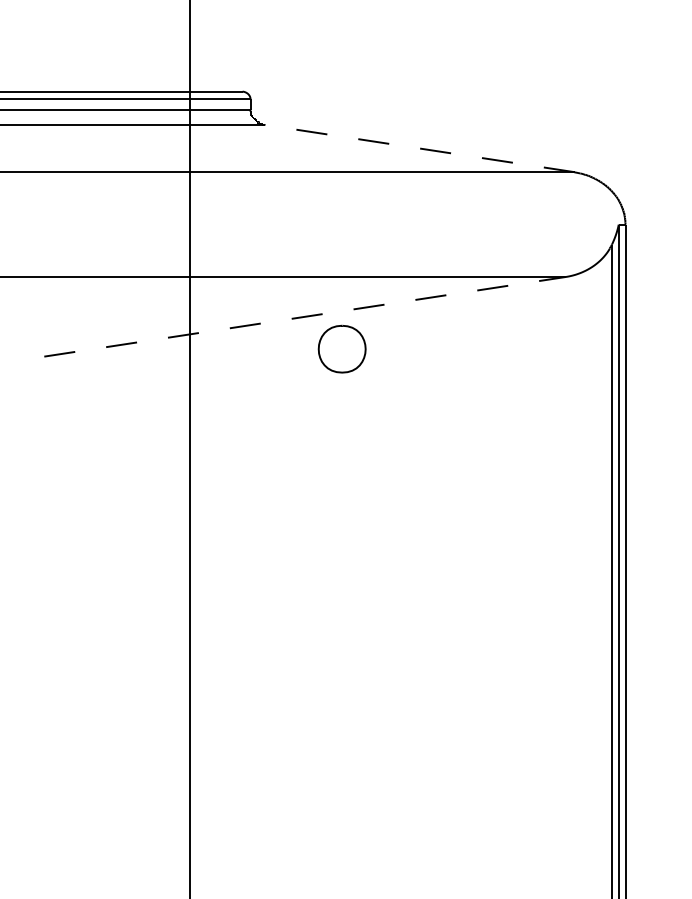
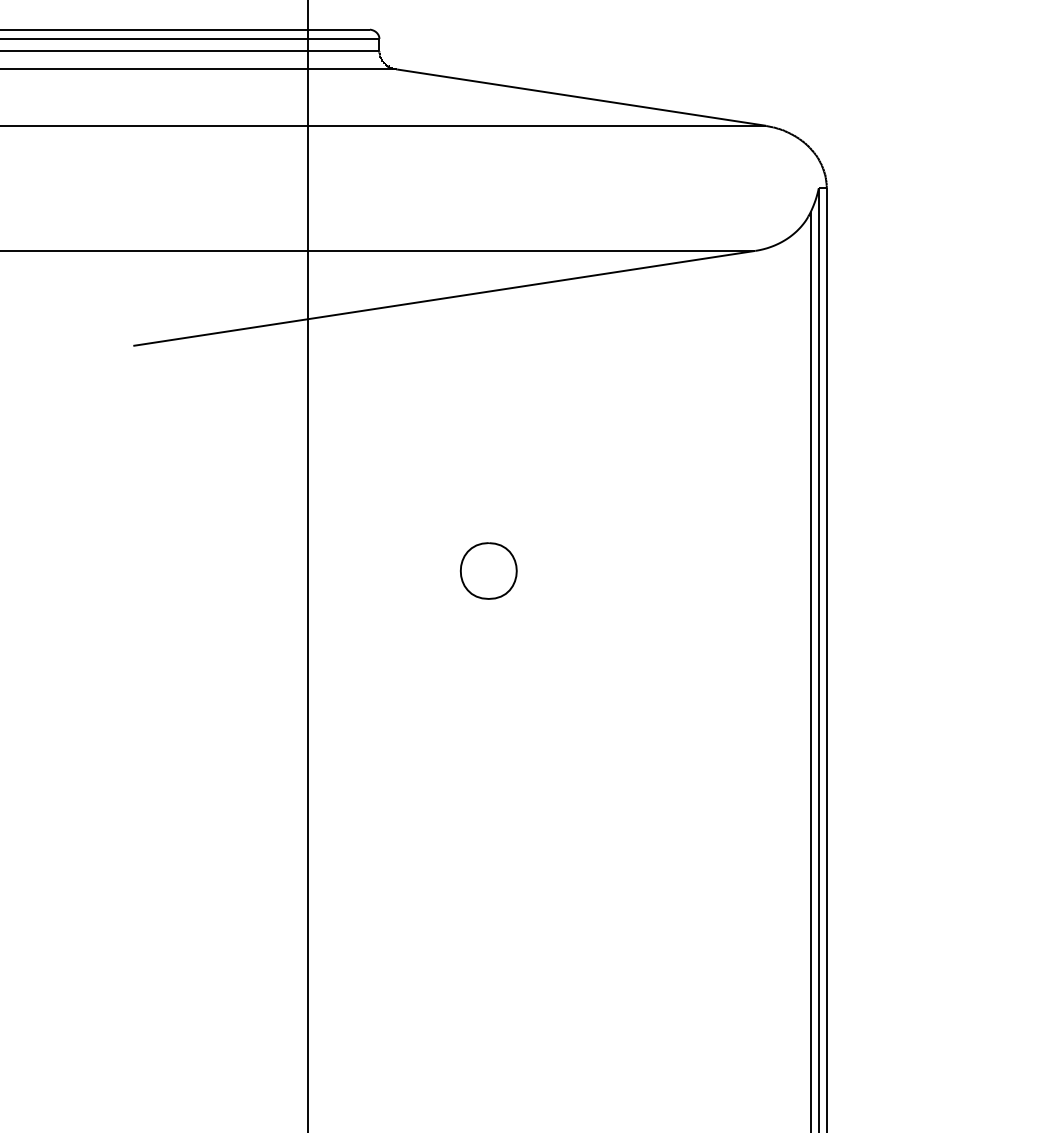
line: (419, 148) -> (581, 97), dashed -> solid
line: (305, 316) -> (444, 298), dashed -> solid
part: (341, 348) -> (488, 570), moved

